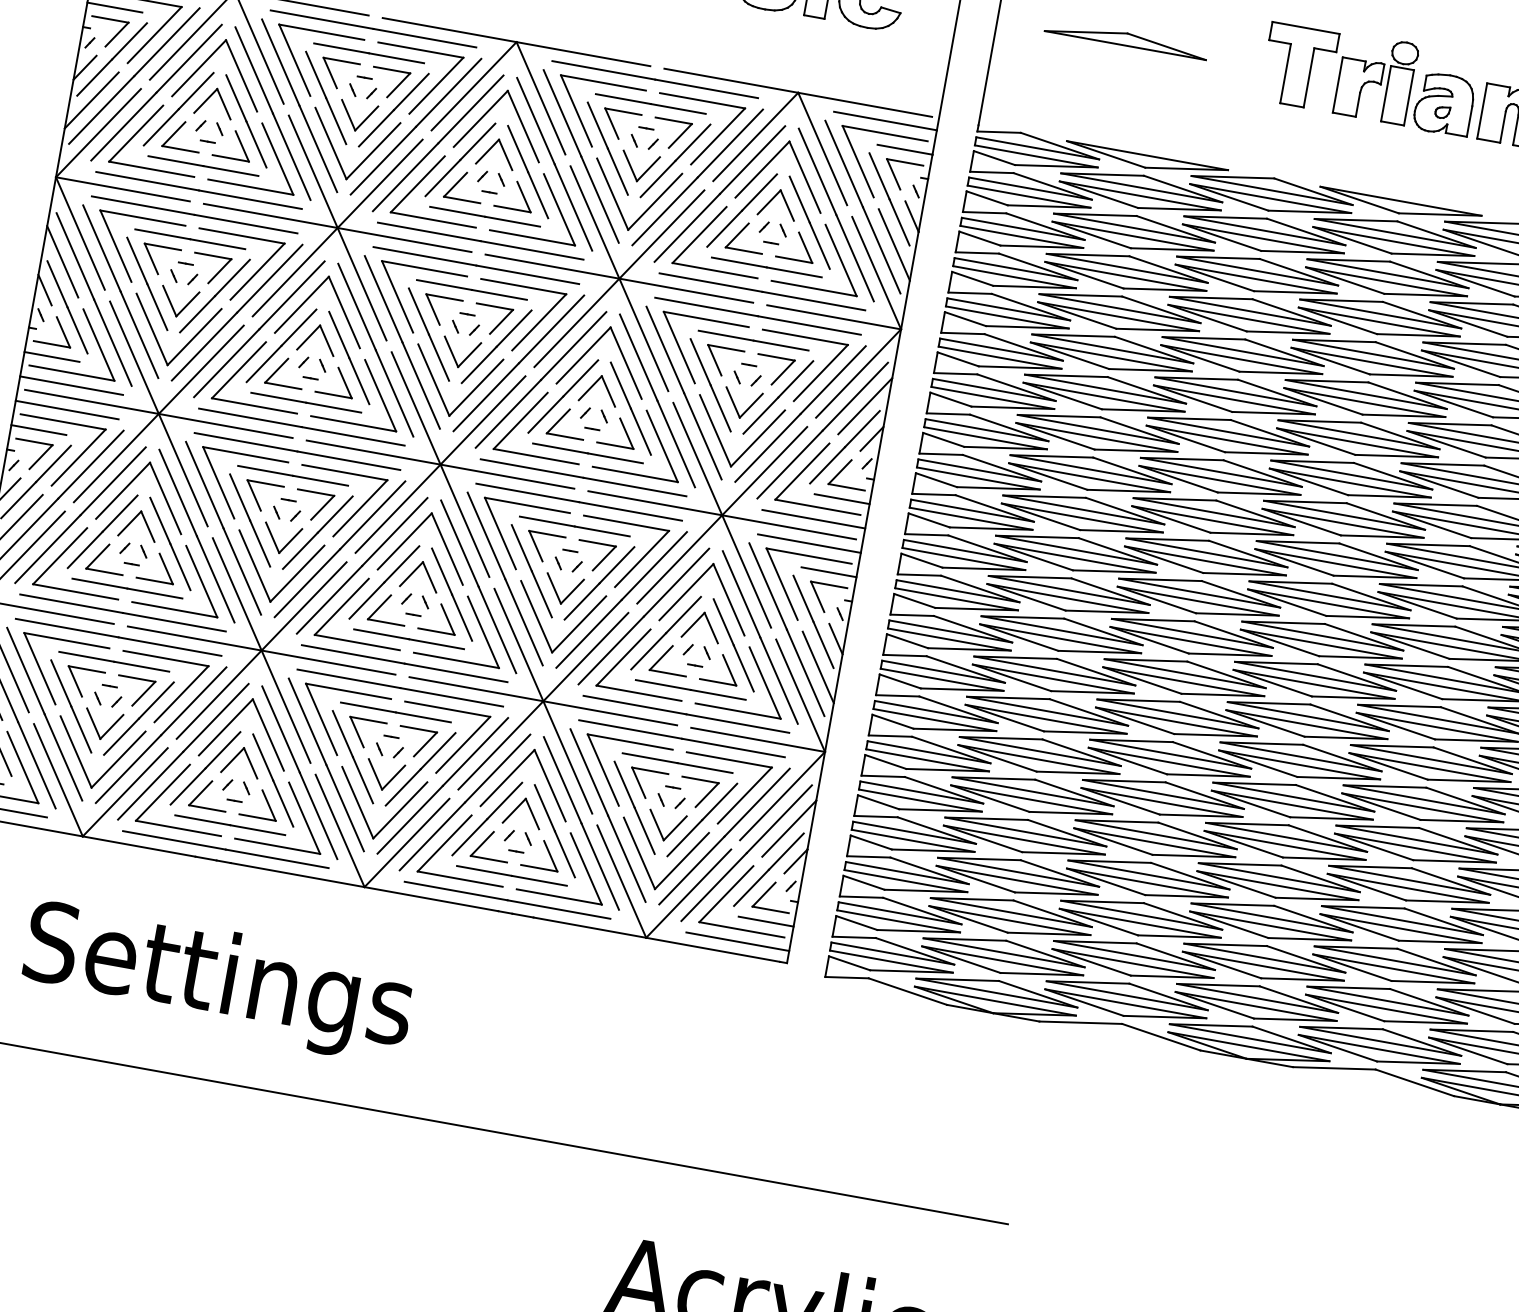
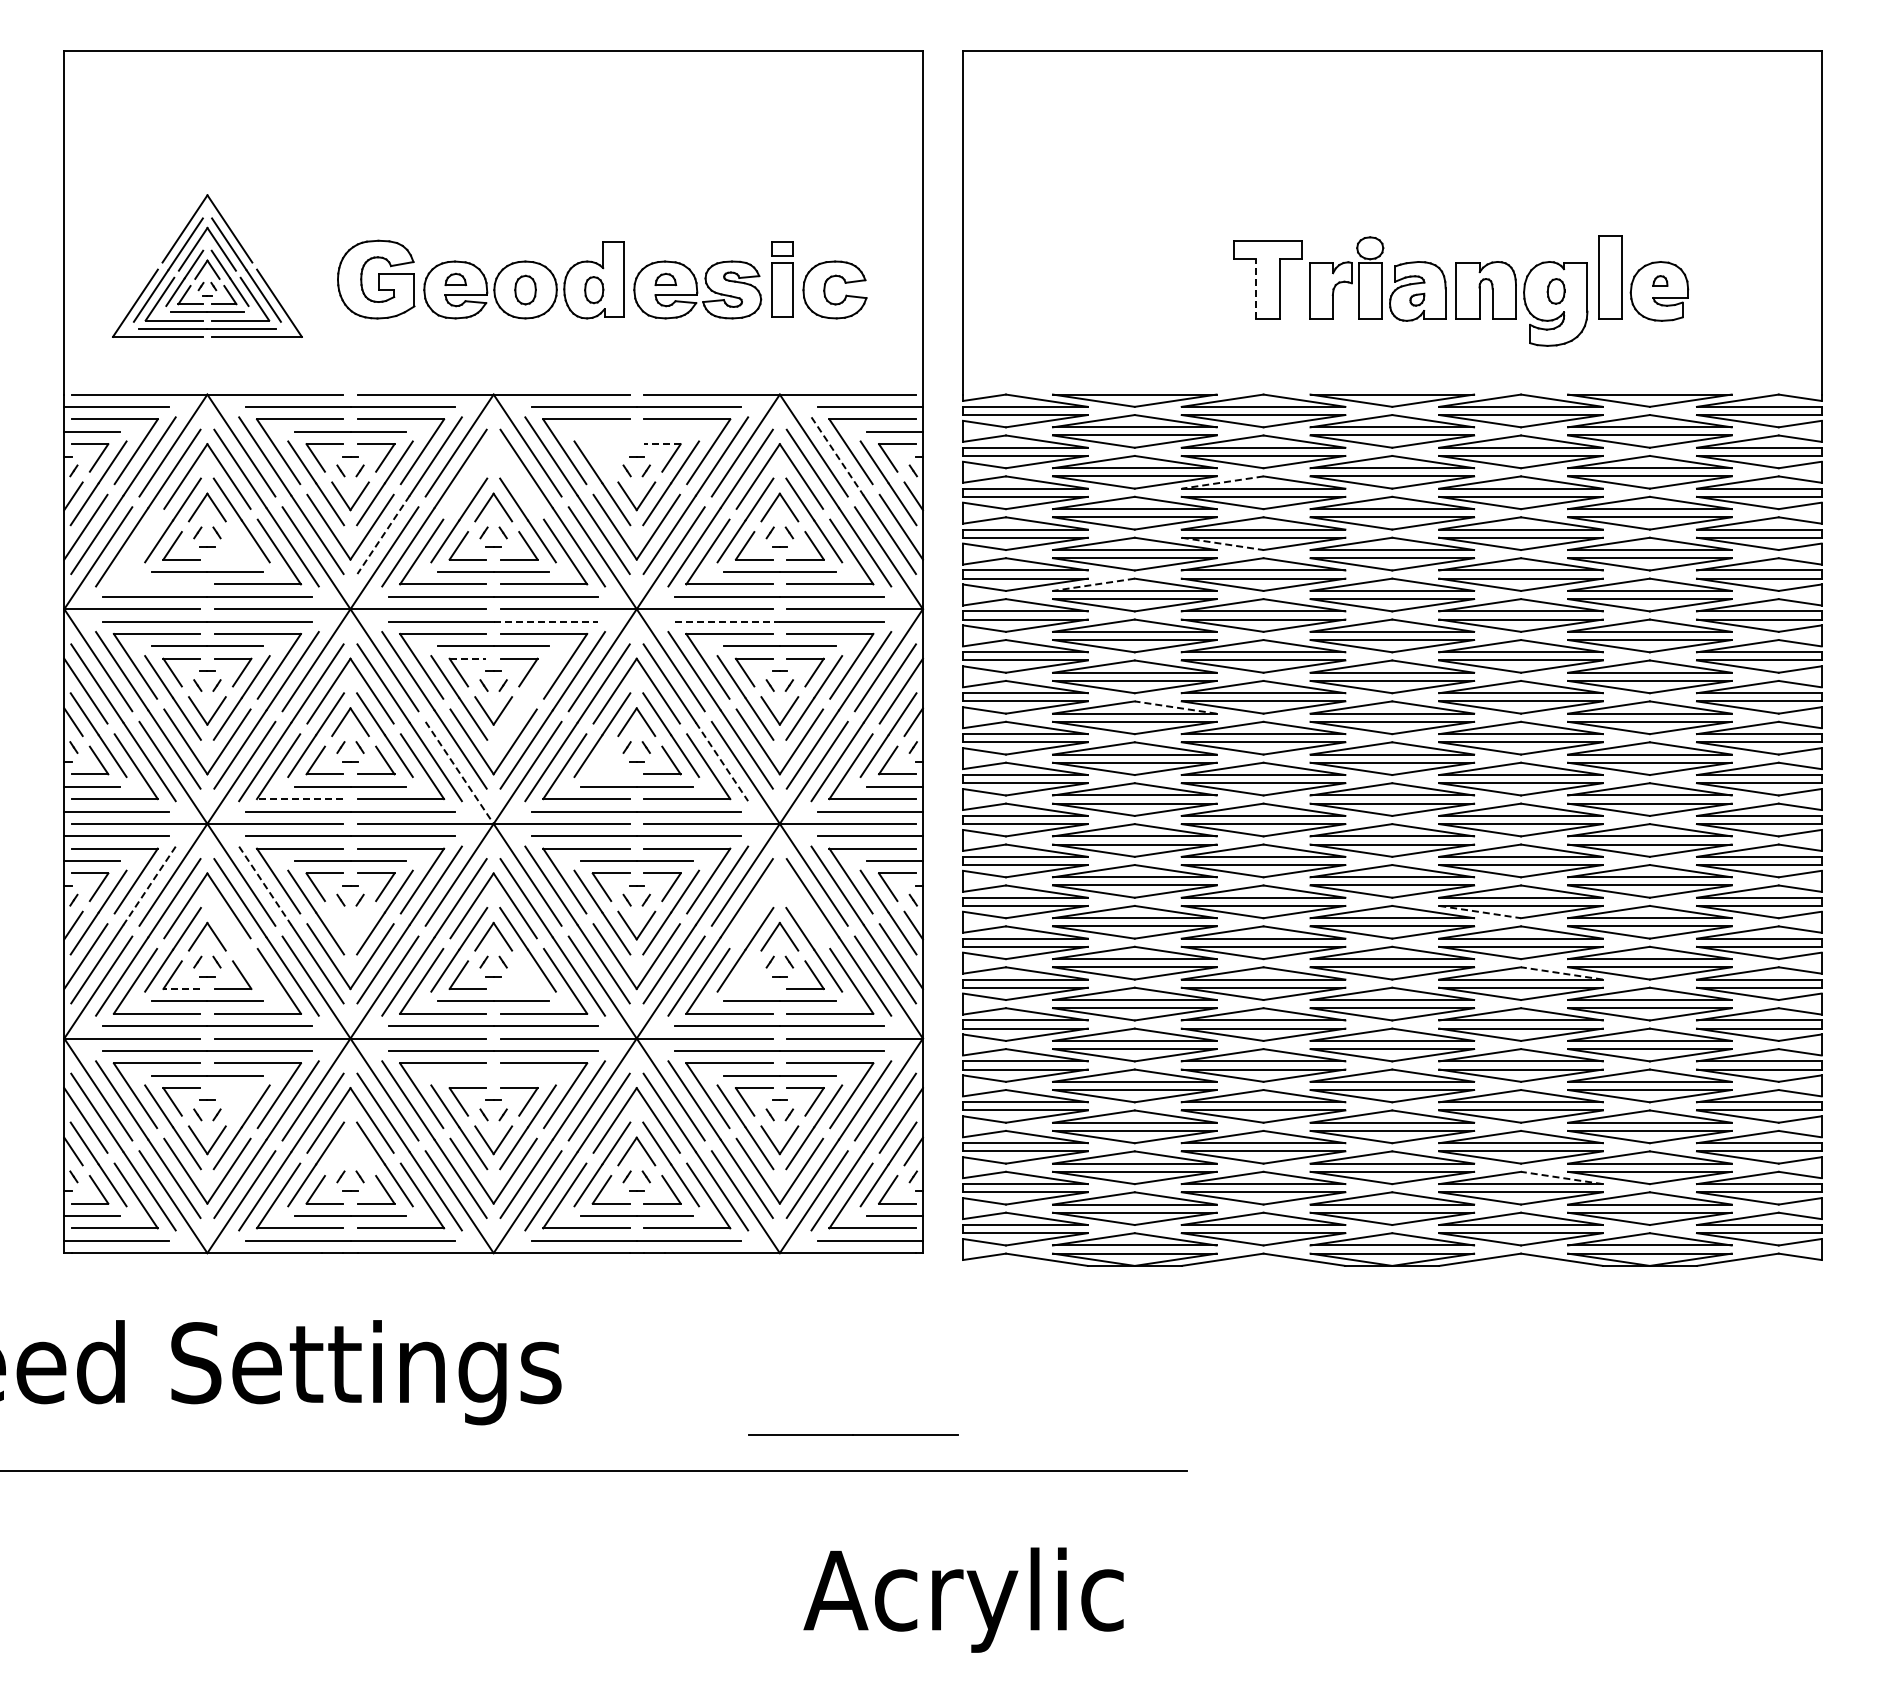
part: (1126, 39) -> (1093, 284), removed
line: (1286, 72) -> (1256, 288), solid -> dashed
line: (650, 103) -> (636, 431), removed
part: (489, 111) -> (479, 467), removed
line: (672, 120) -> (661, 444), solid -> dashed
part: (614, 125) -> (604, 459), removed
part: (144, 126) -> (142, 543), removed
part: (233, 144) -> (233, 545), removed
line: (383, 161) -> (383, 535), solid -> dashed
line: (844, 163) -> (837, 456), solid -> dashed
line: (1218, 257) -> (1222, 482), solid -> dashed
line: (528, 274) -> (546, 621), solid -> dashed
line: (445, 297) -> (468, 658), solid -> dashed
line: (707, 307) -> (728, 621), solid -> dashed
line: (1208, 317) -> (1223, 543), solid -> dashed
line: (1073, 335) -> (1093, 584), solid -> dashed
line: (496, 346) -> (527, 697), removed
line: (253, 406) -> (299, 799), solid -> dashed
line: (415, 408) -> (459, 773), solid -> dashed
part: (566, 422) -> (610, 760), removed
line: (676, 444) -> (722, 762), solid -> dashed
line: (90, 465) -> (149, 886), solid -> dashed
line: (1132, 470) -> (1175, 707), solid -> dashed
line: (204, 485) -> (265, 886), solid -> dashed
part: (276, 542) -> (345, 929), removed
line: (170, 543) -> (241, 949), removed
line: (104, 571) -> (181, 988), solid -> dashed
part: (696, 583) -> (766, 895), removed
part: (439, 617) -> (519, 974), removed
part: (669, 658) -> (753, 974), removed
part: (139, 696) -> (238, 1105), removed
line: (395, 712) -> (493, 1075), removed
line: (1396, 726) -> (1480, 912), solid -> dashed
part: (237, 756) -> (345, 1147), removed
line: (1465, 800) -> (1561, 973), solid -> dashed
line: (1428, 1001) -> (1561, 1177), solid -> dashed
line: (686, 1129) -> (853, 1434), added

